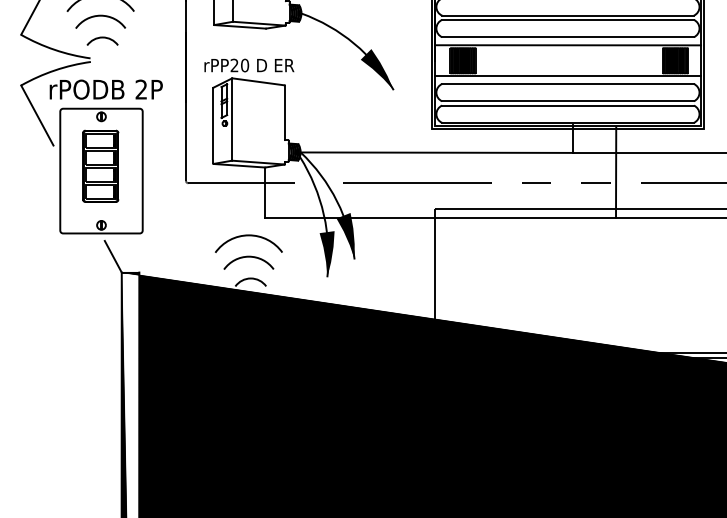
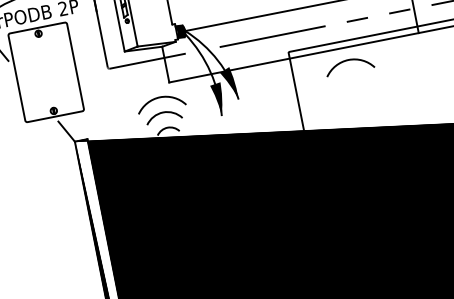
part: (100, 165) -> (44, 68), removed
arc: (513, 236) -> (348, 60), added

